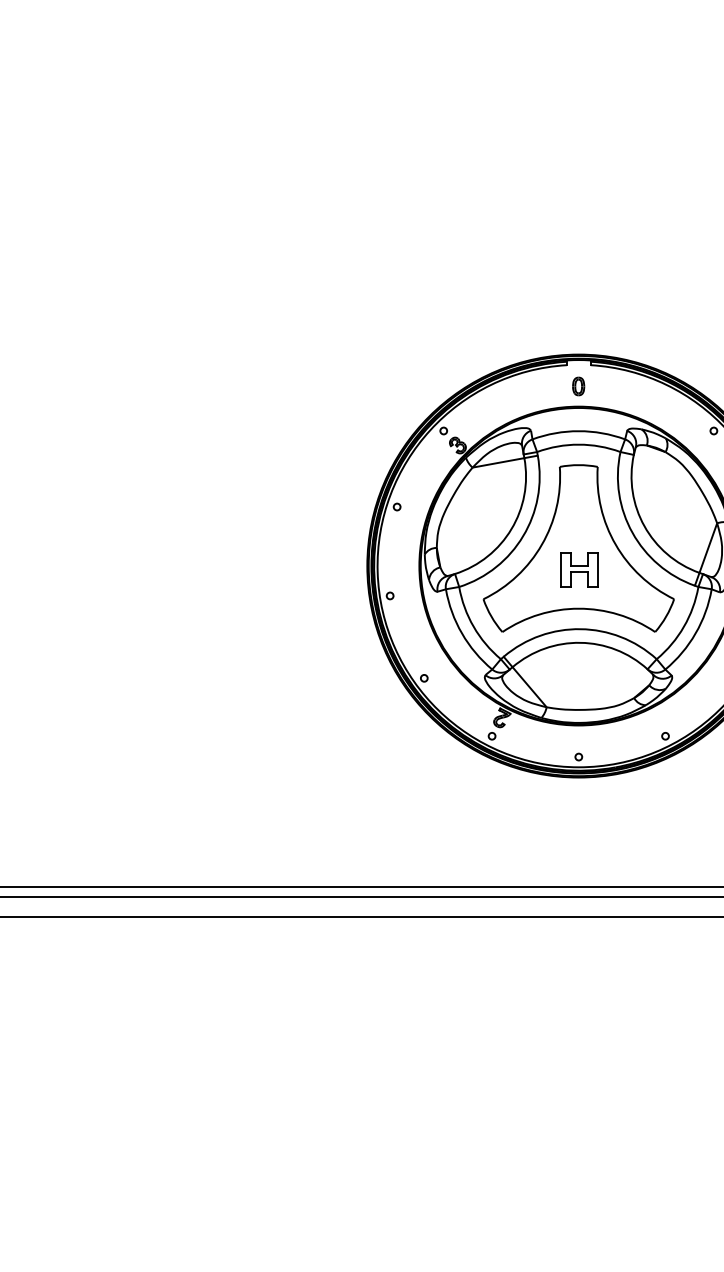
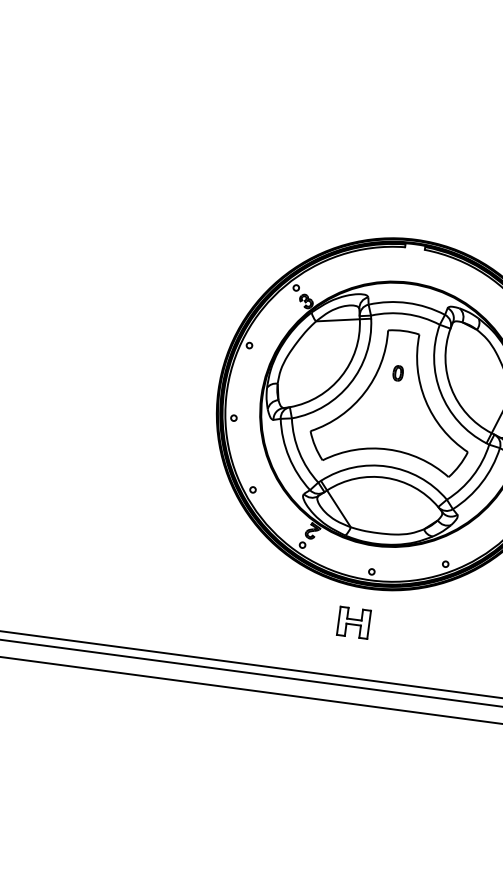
part: (578, 386) -> (398, 373), moved
part: (579, 569) -> (353, 622), moved

